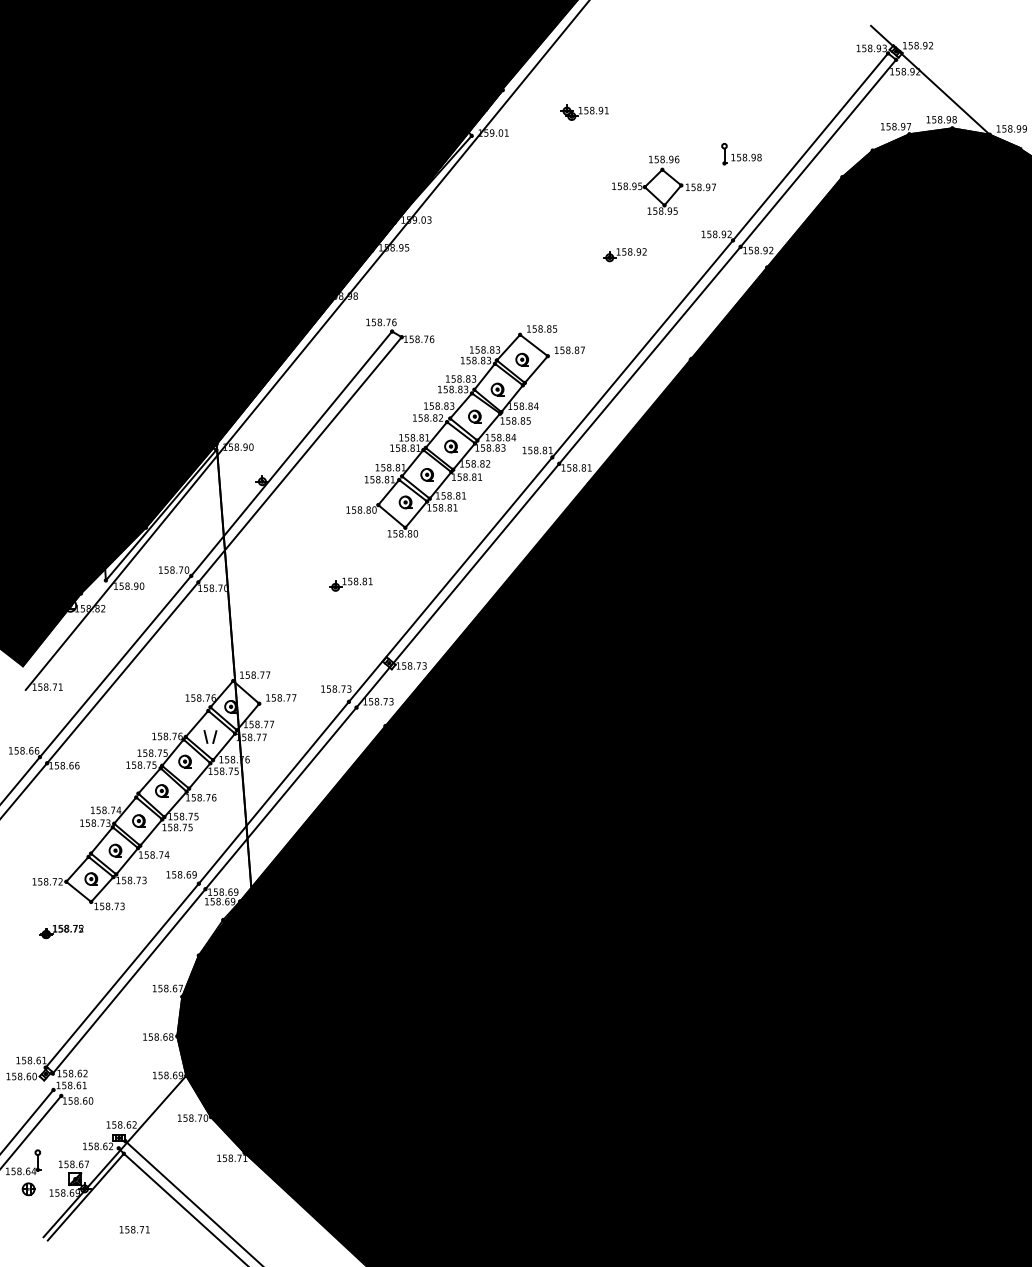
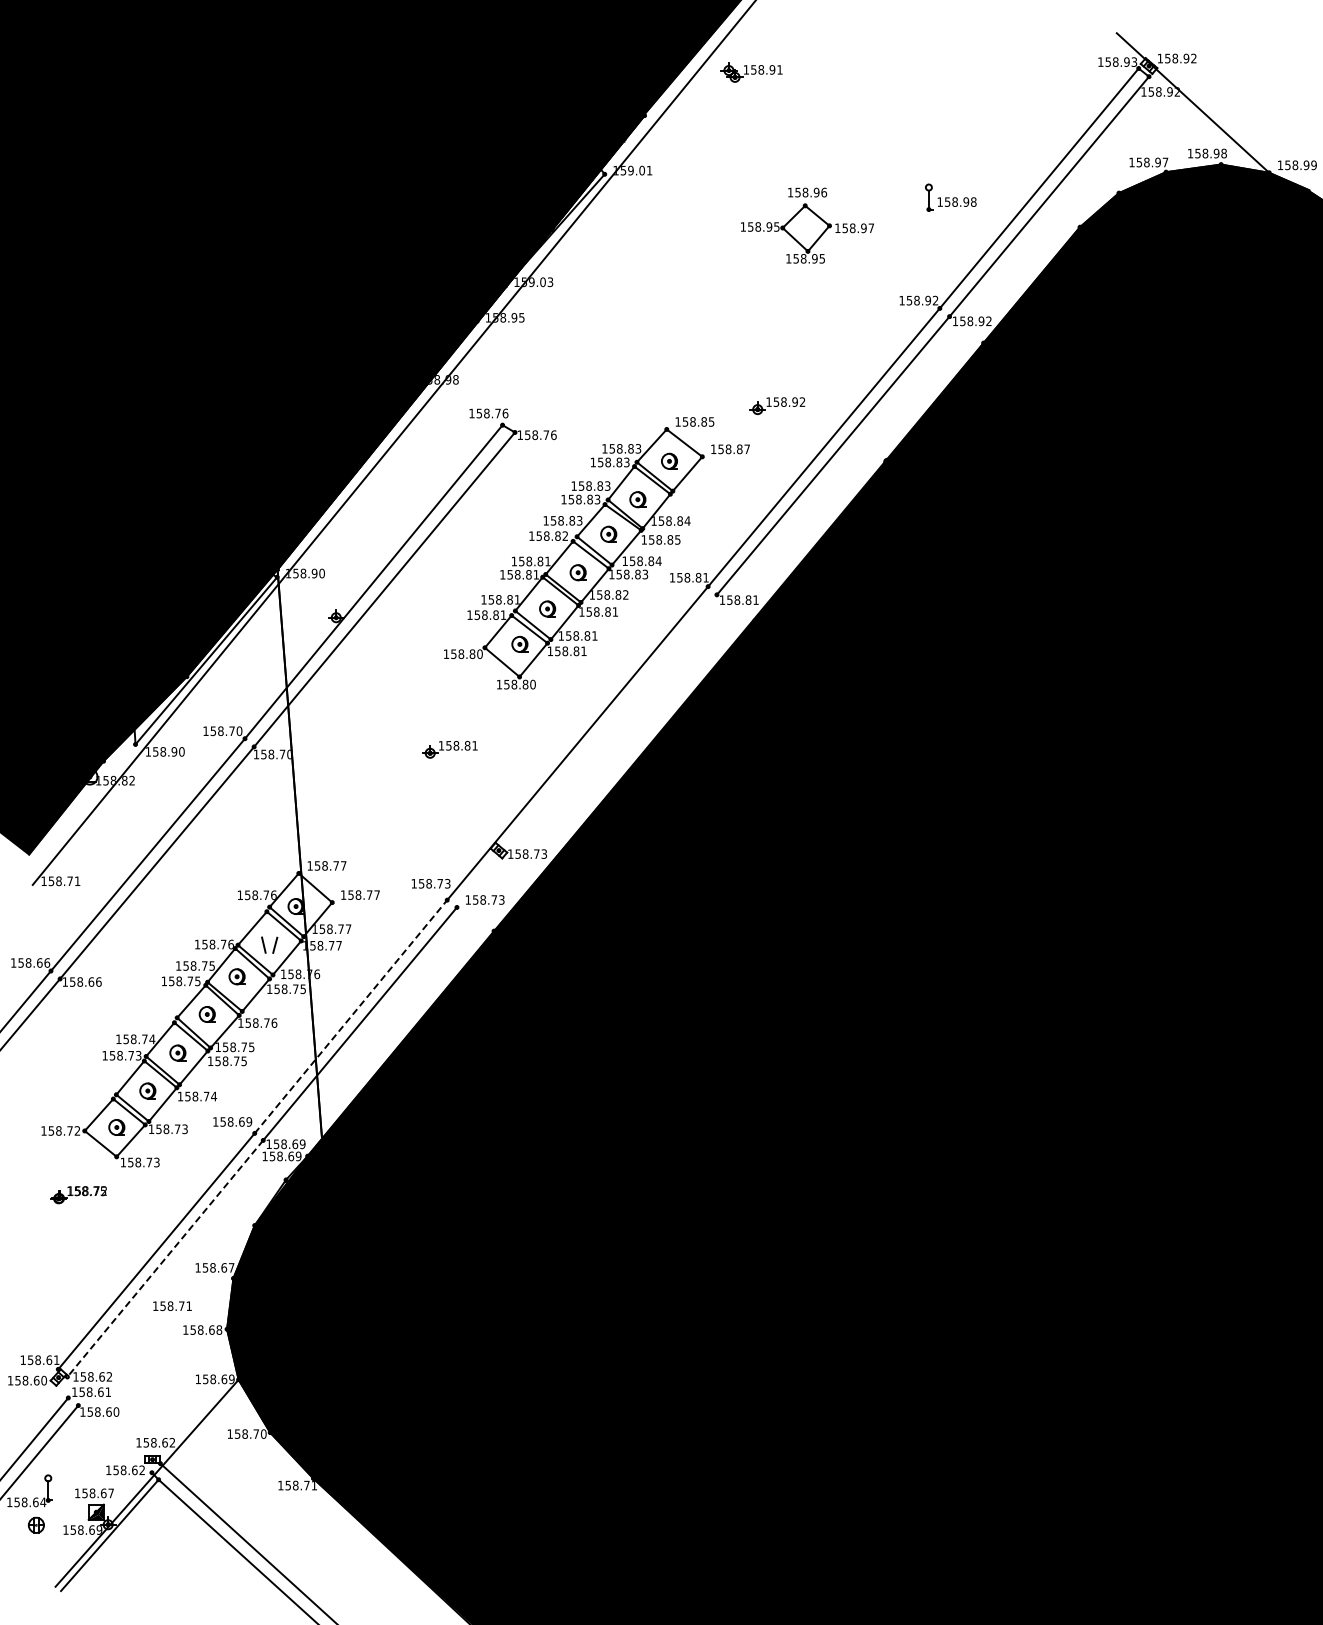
part: (584, 112) -> (751, 72), moved
part: (664, 185) -> (807, 225), moved
part: (625, 254) -> (777, 405), moved
line: (457, 585) -> (586, 750), removed
line: (274, 792) -> (351, 1016), solid -> dashed
line: (129, 981) -> (165, 1258), solid -> dashed
text: (134, 1229) -> (172, 1306), moved

